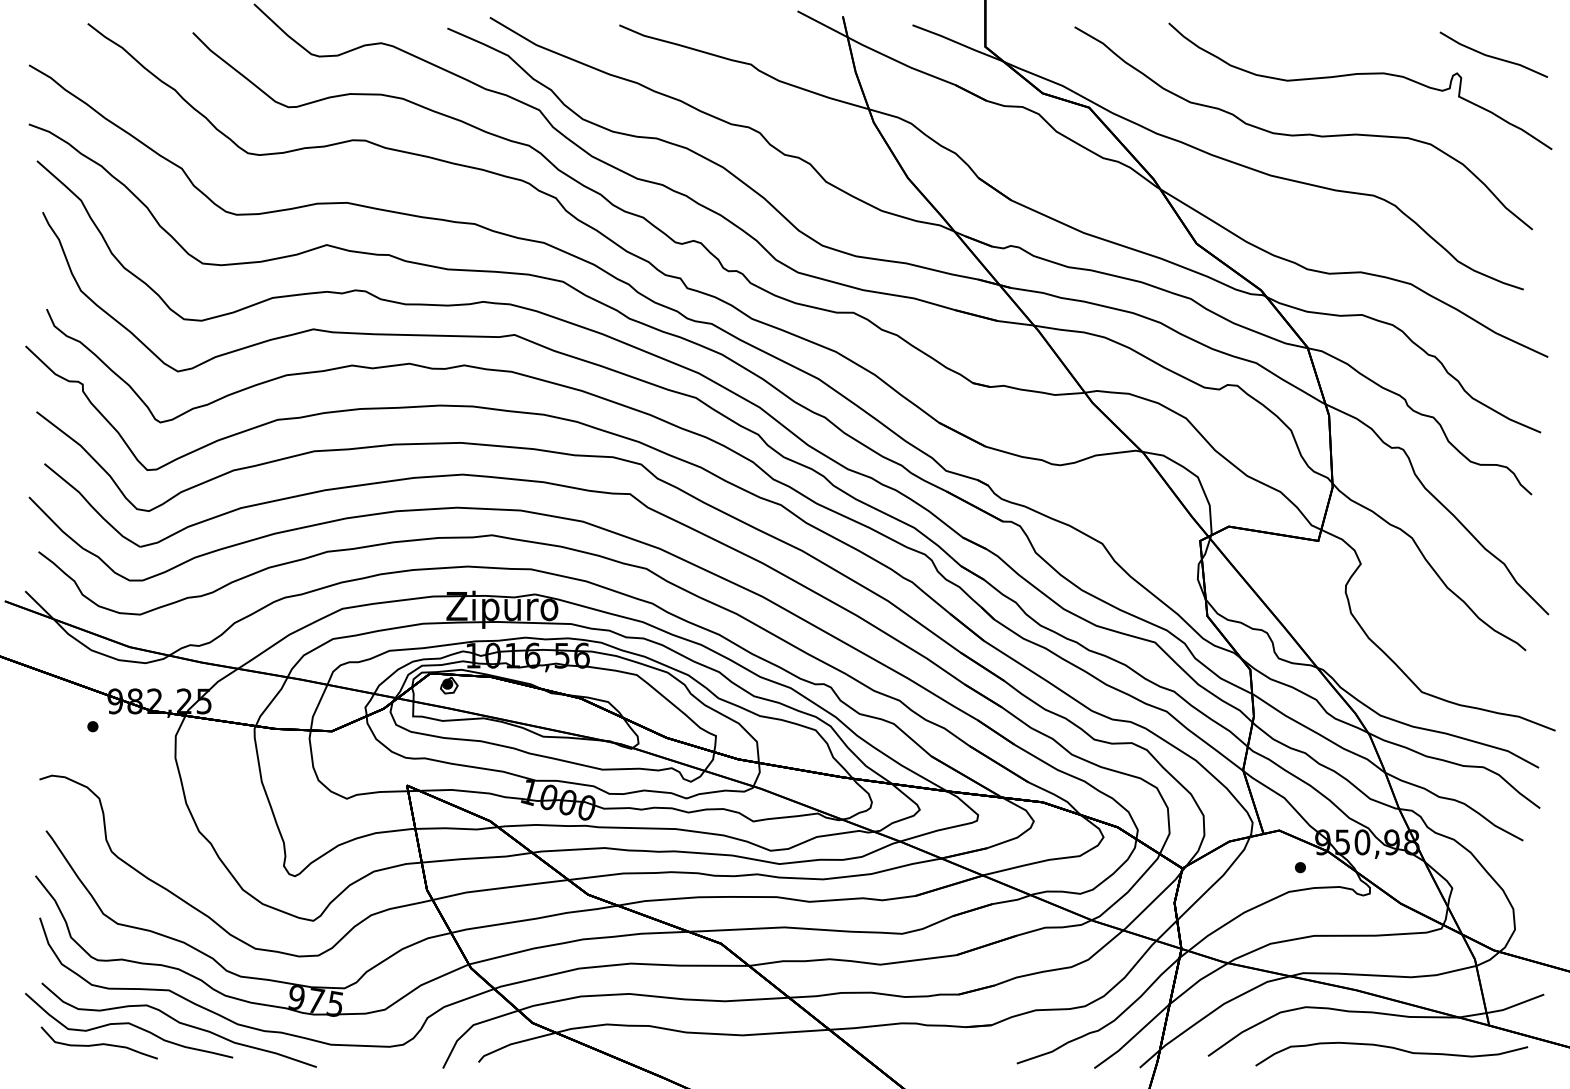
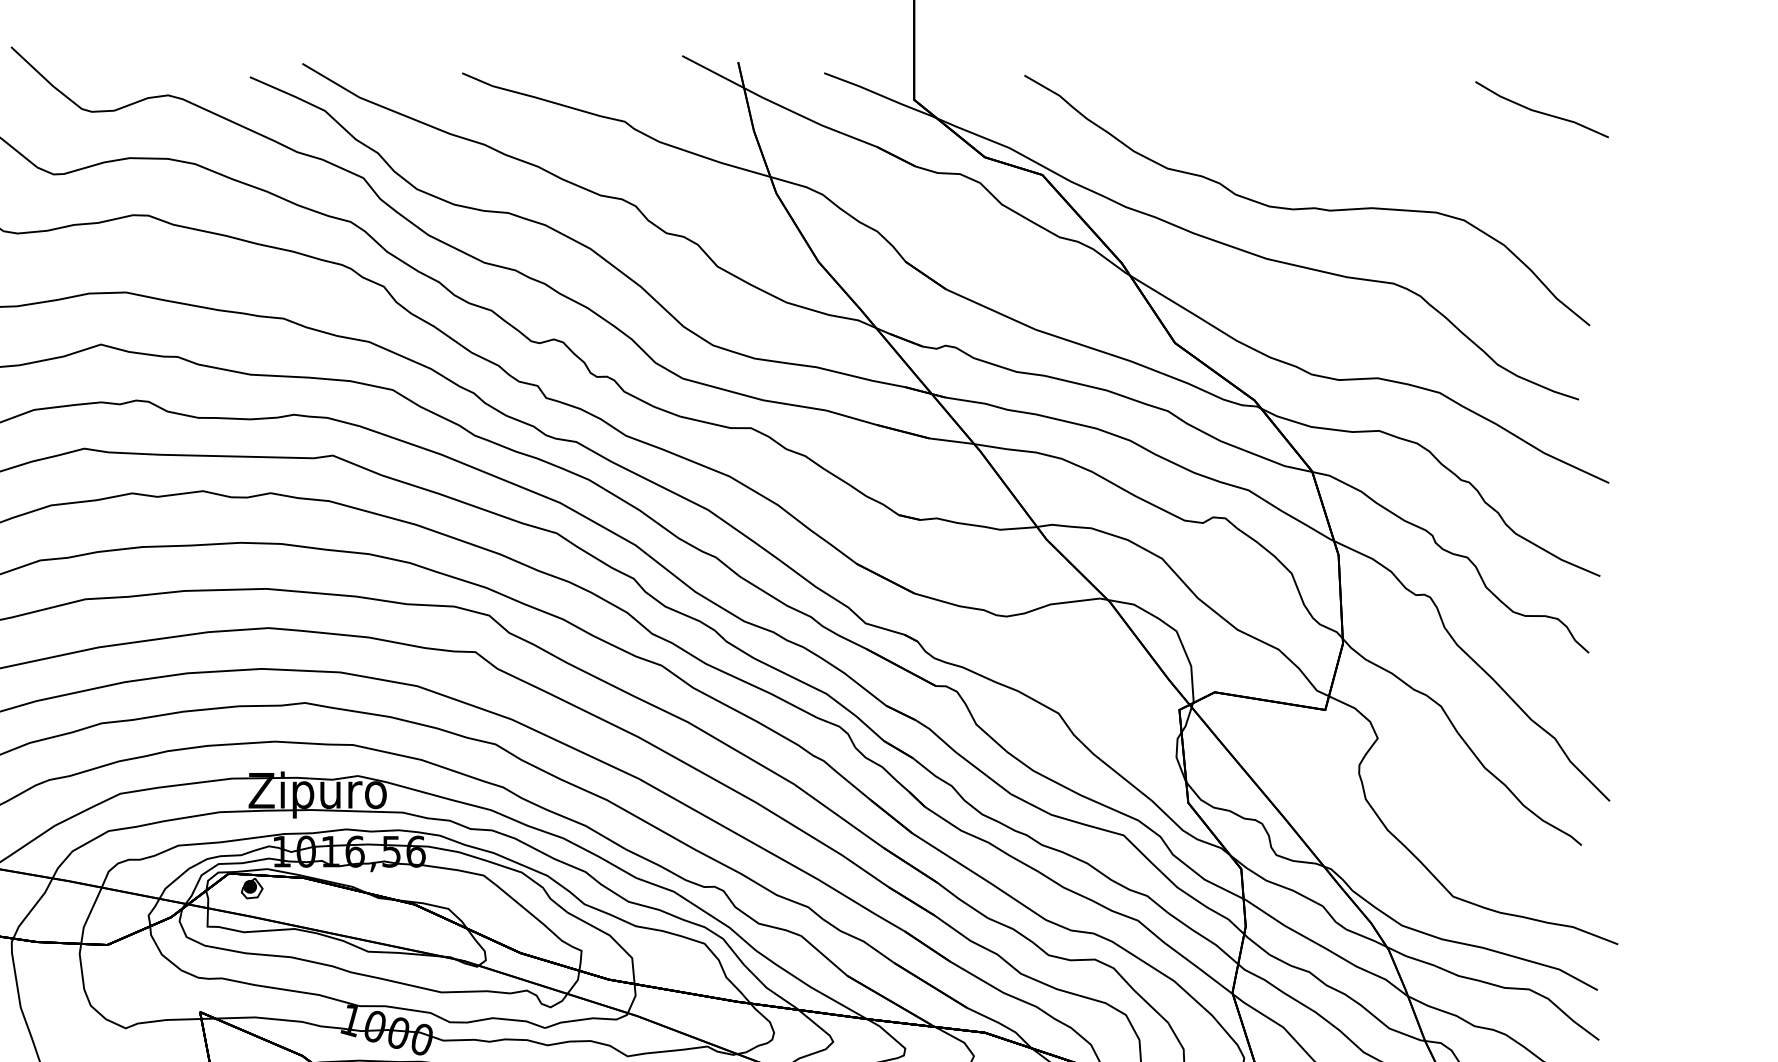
curve: (1360, 74) -> (1377, 134), removed

